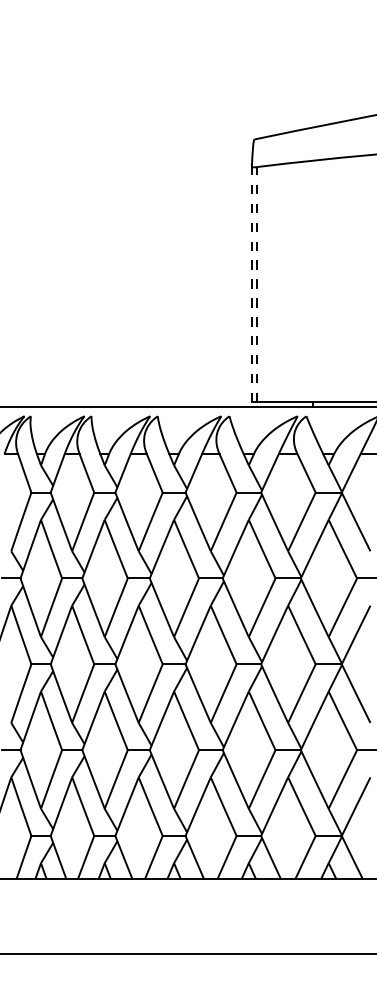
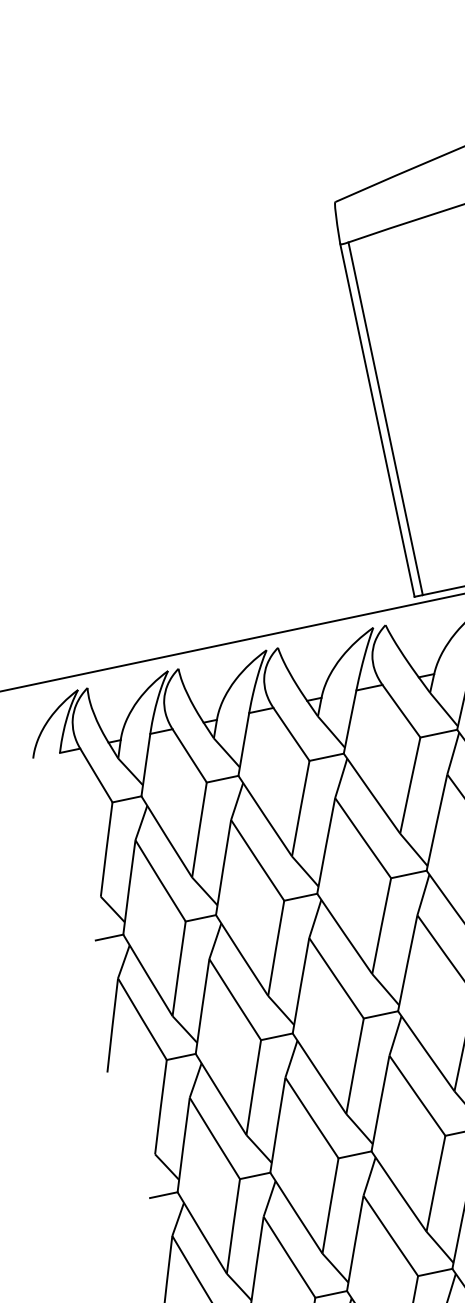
line: (251, 284) -> (376, 420), dashed -> solid
line: (257, 284) -> (385, 418), dashed -> solid

